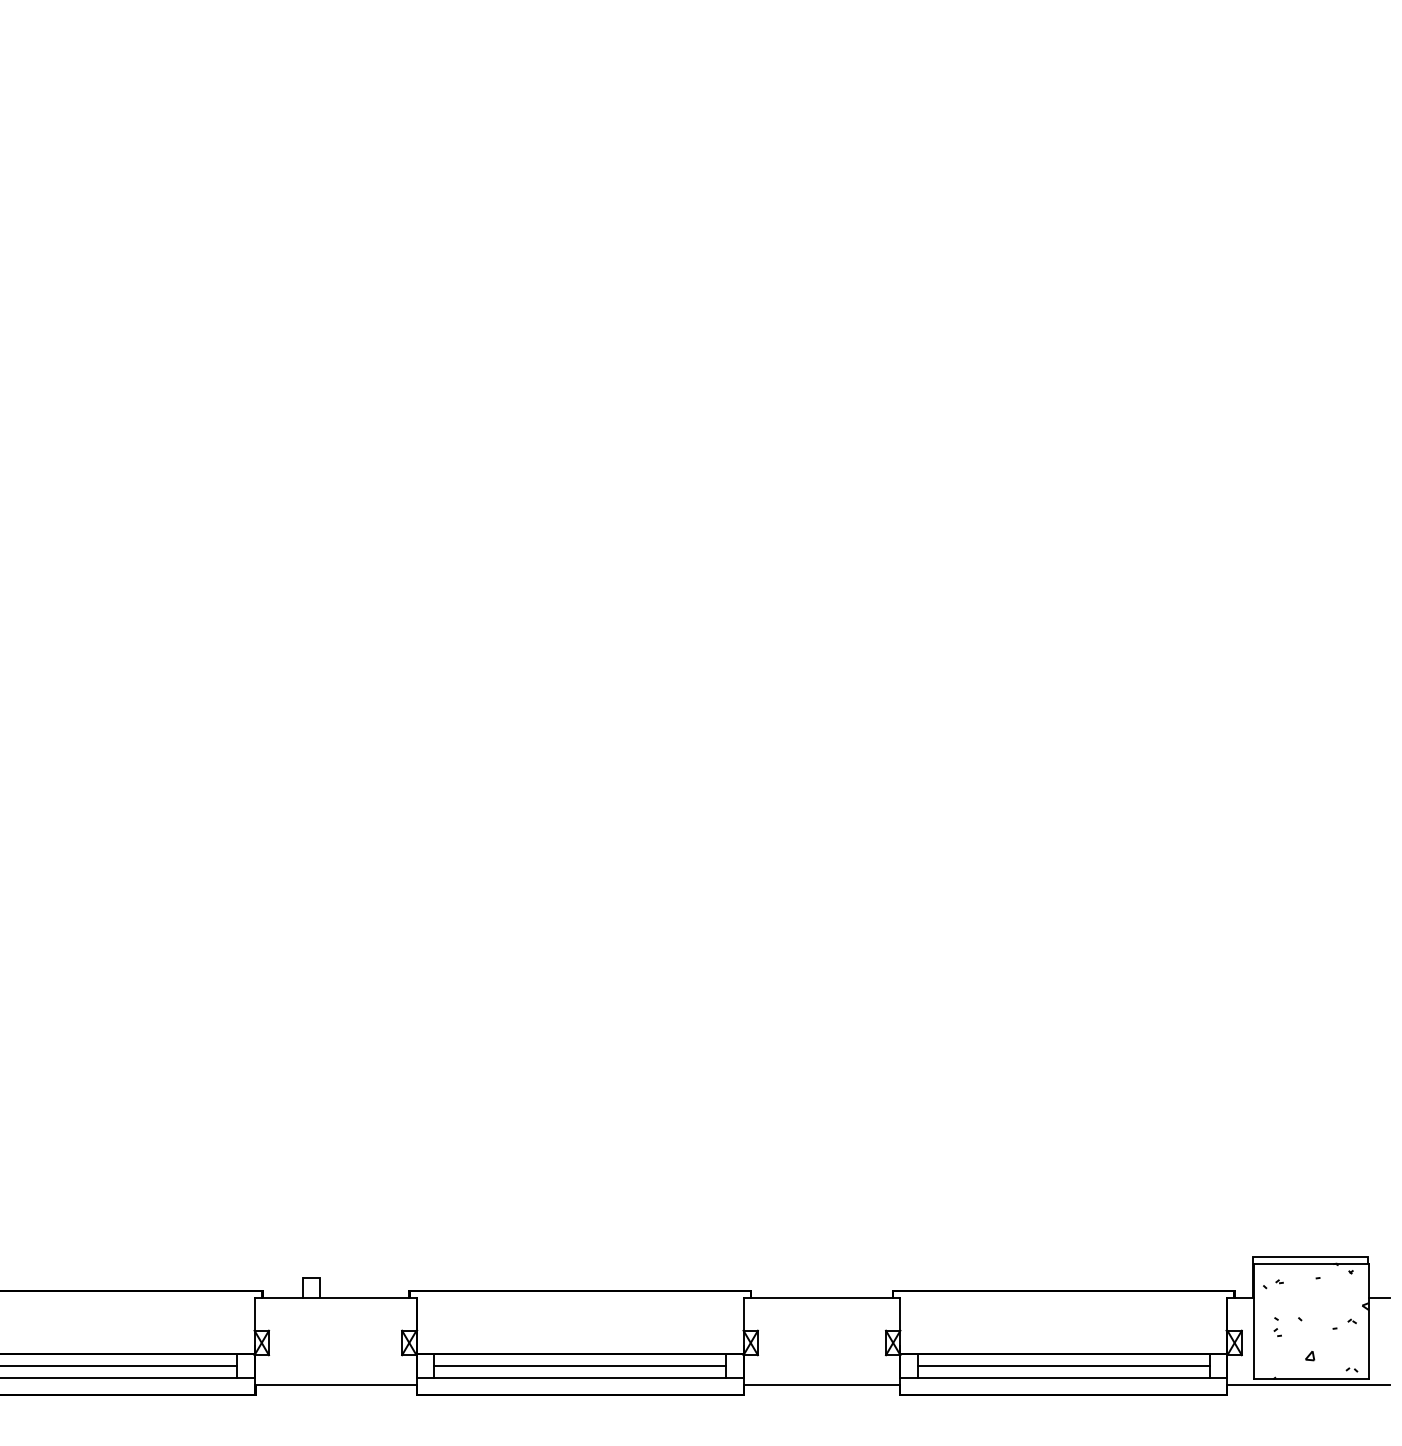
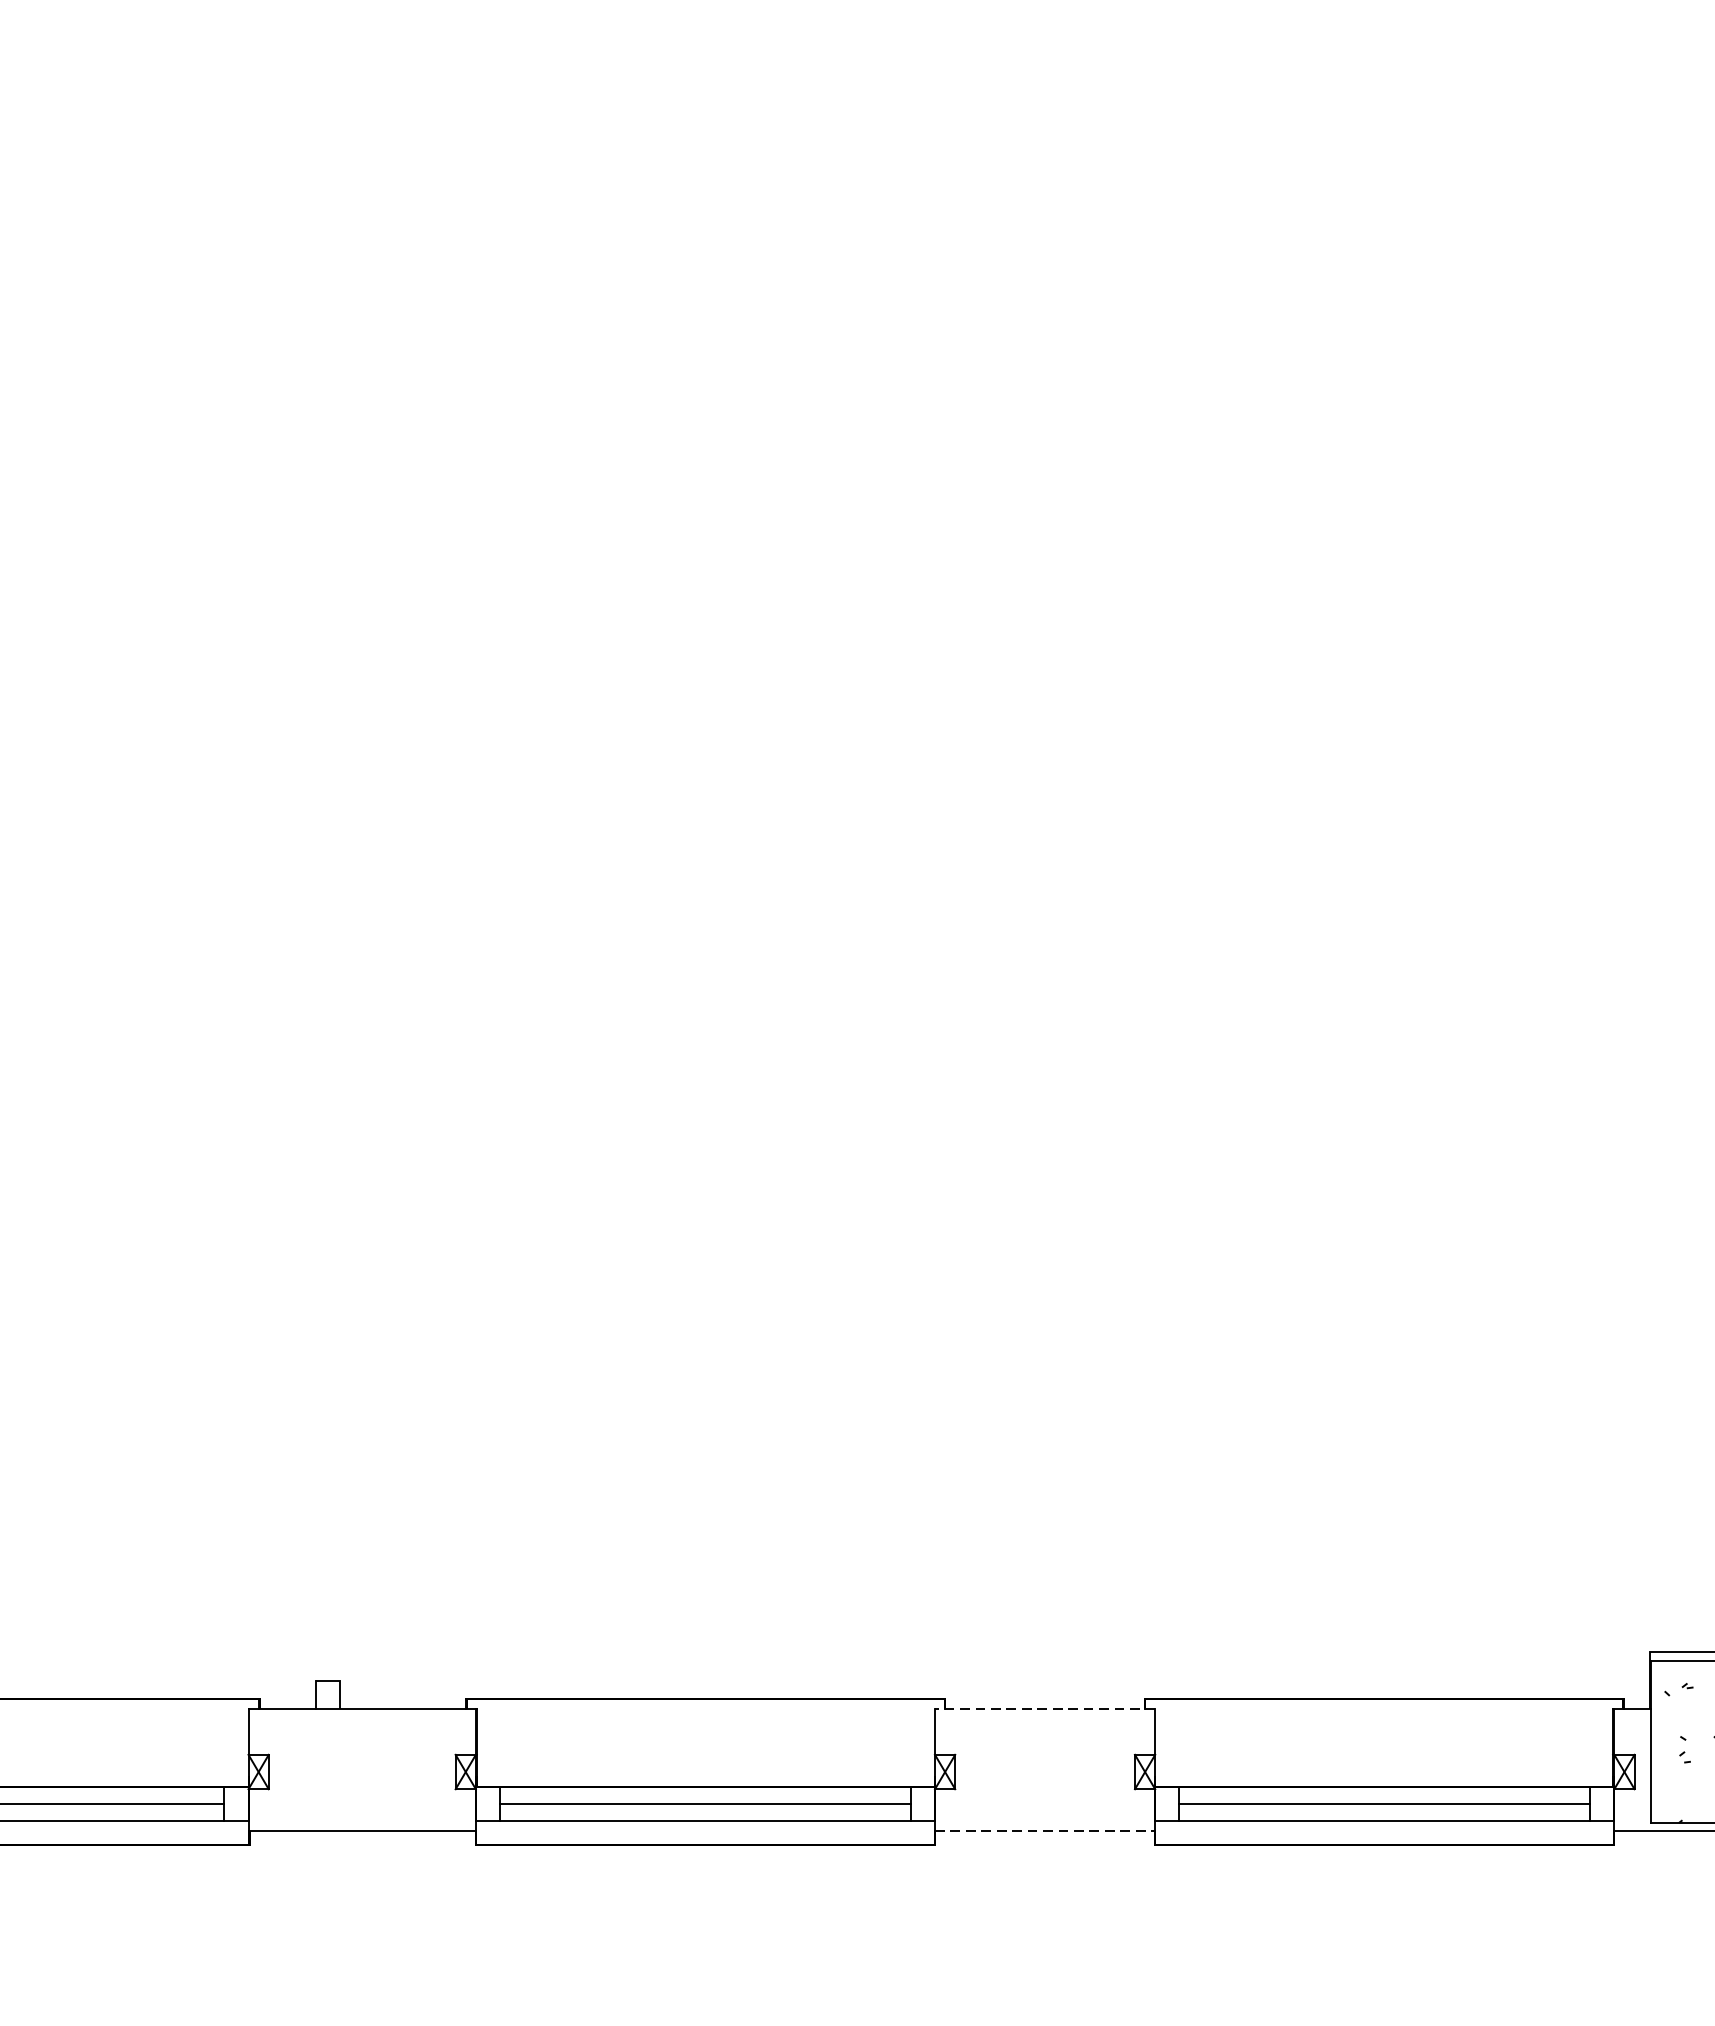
line: (821, 1298) -> (1044, 1709), solid -> dashed
line: (822, 1384) -> (1045, 1830), solid -> dashed

